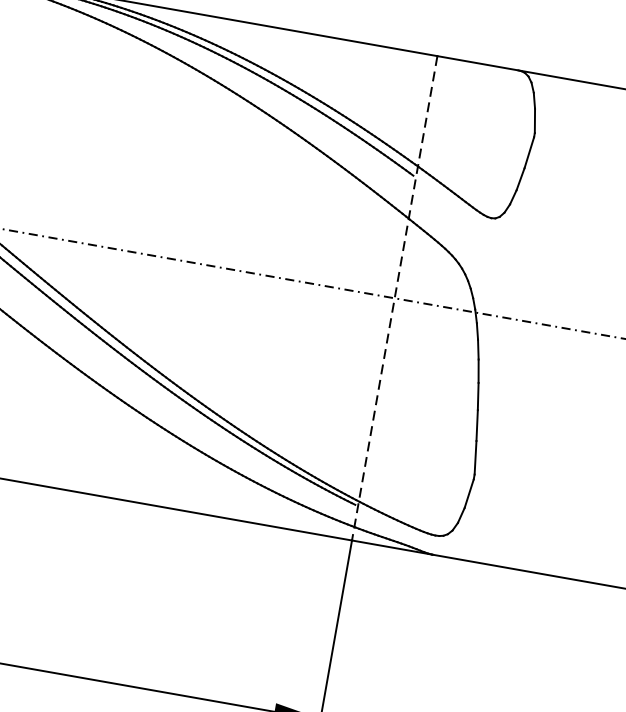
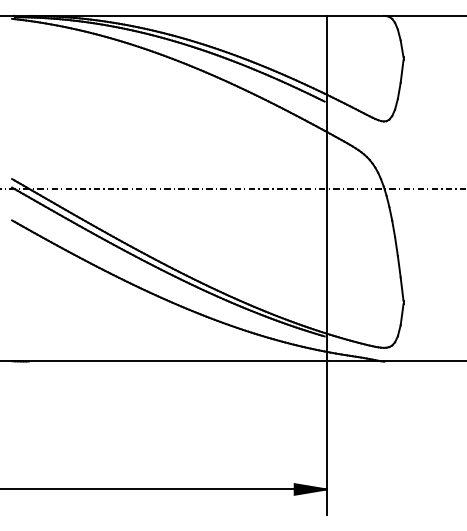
line: (394, 297) -> (326, 188), dashed -> solid

